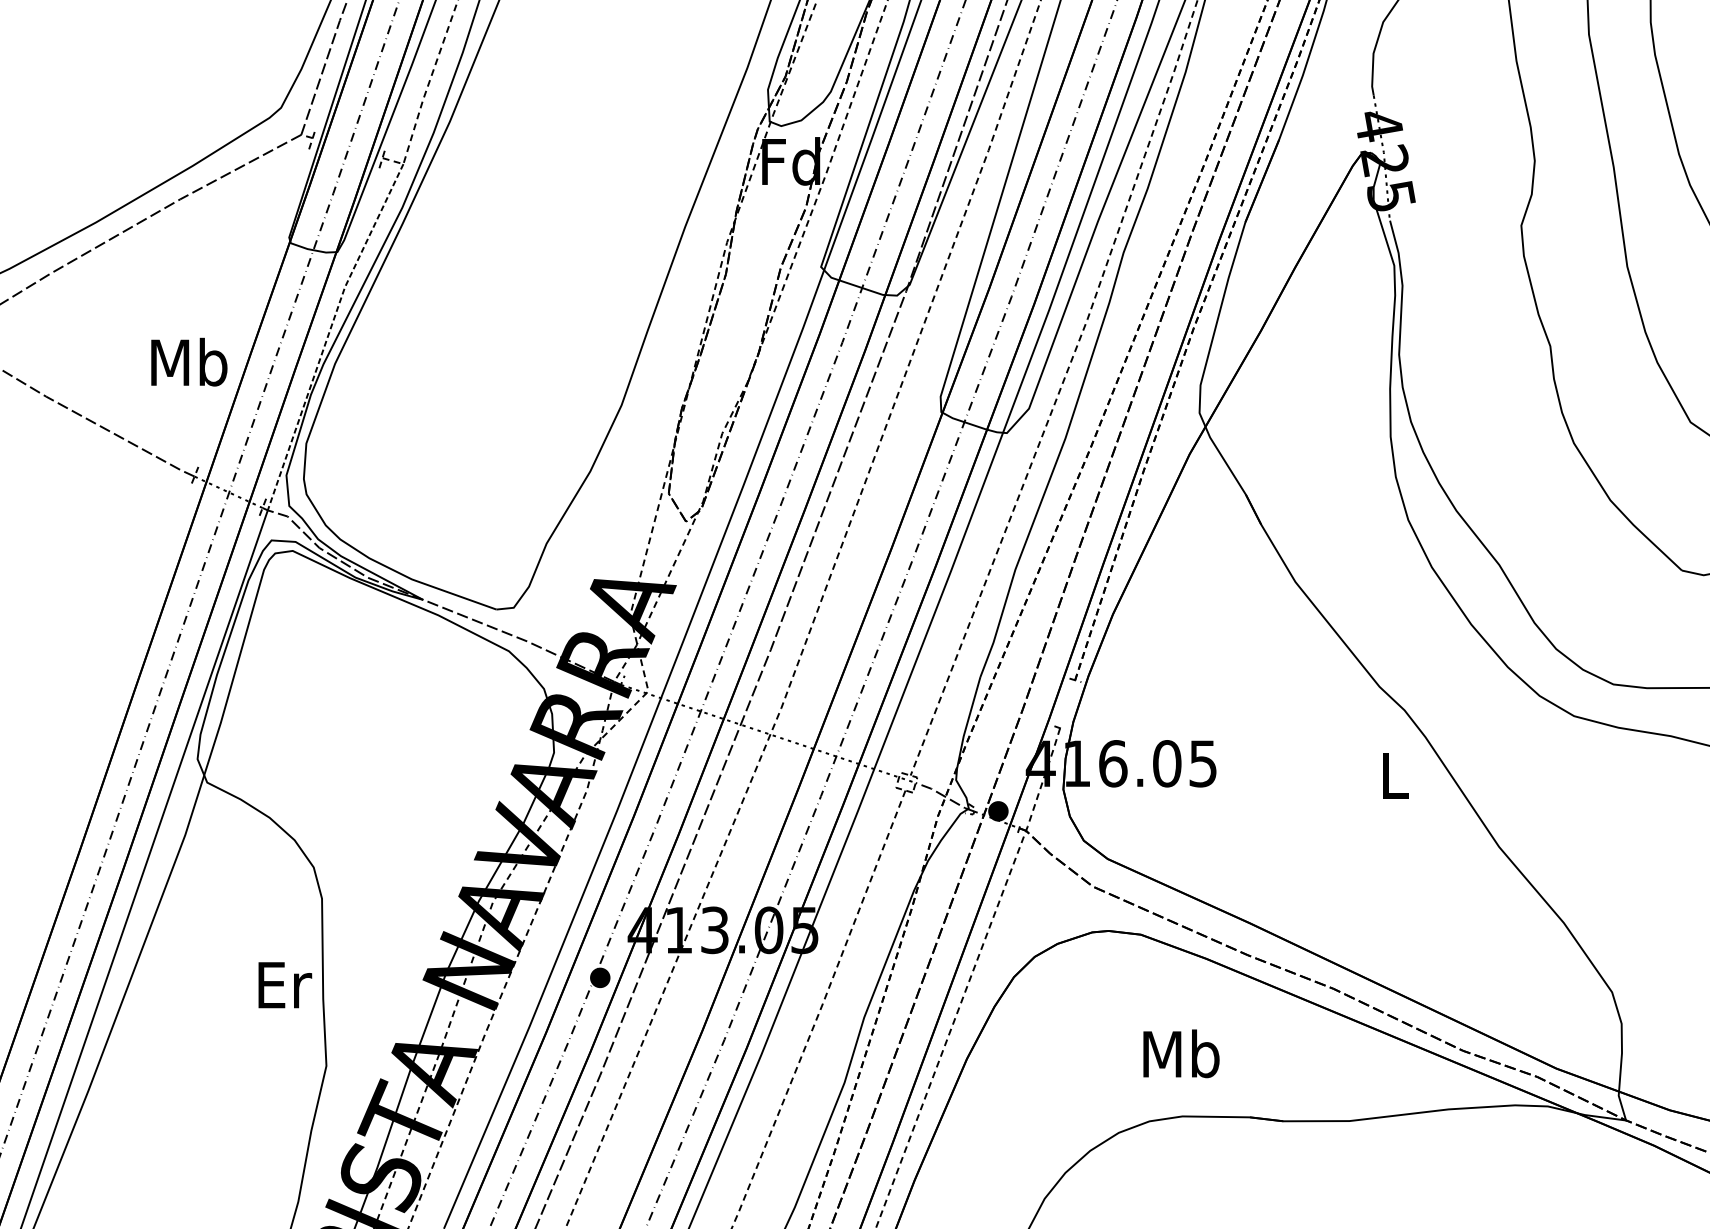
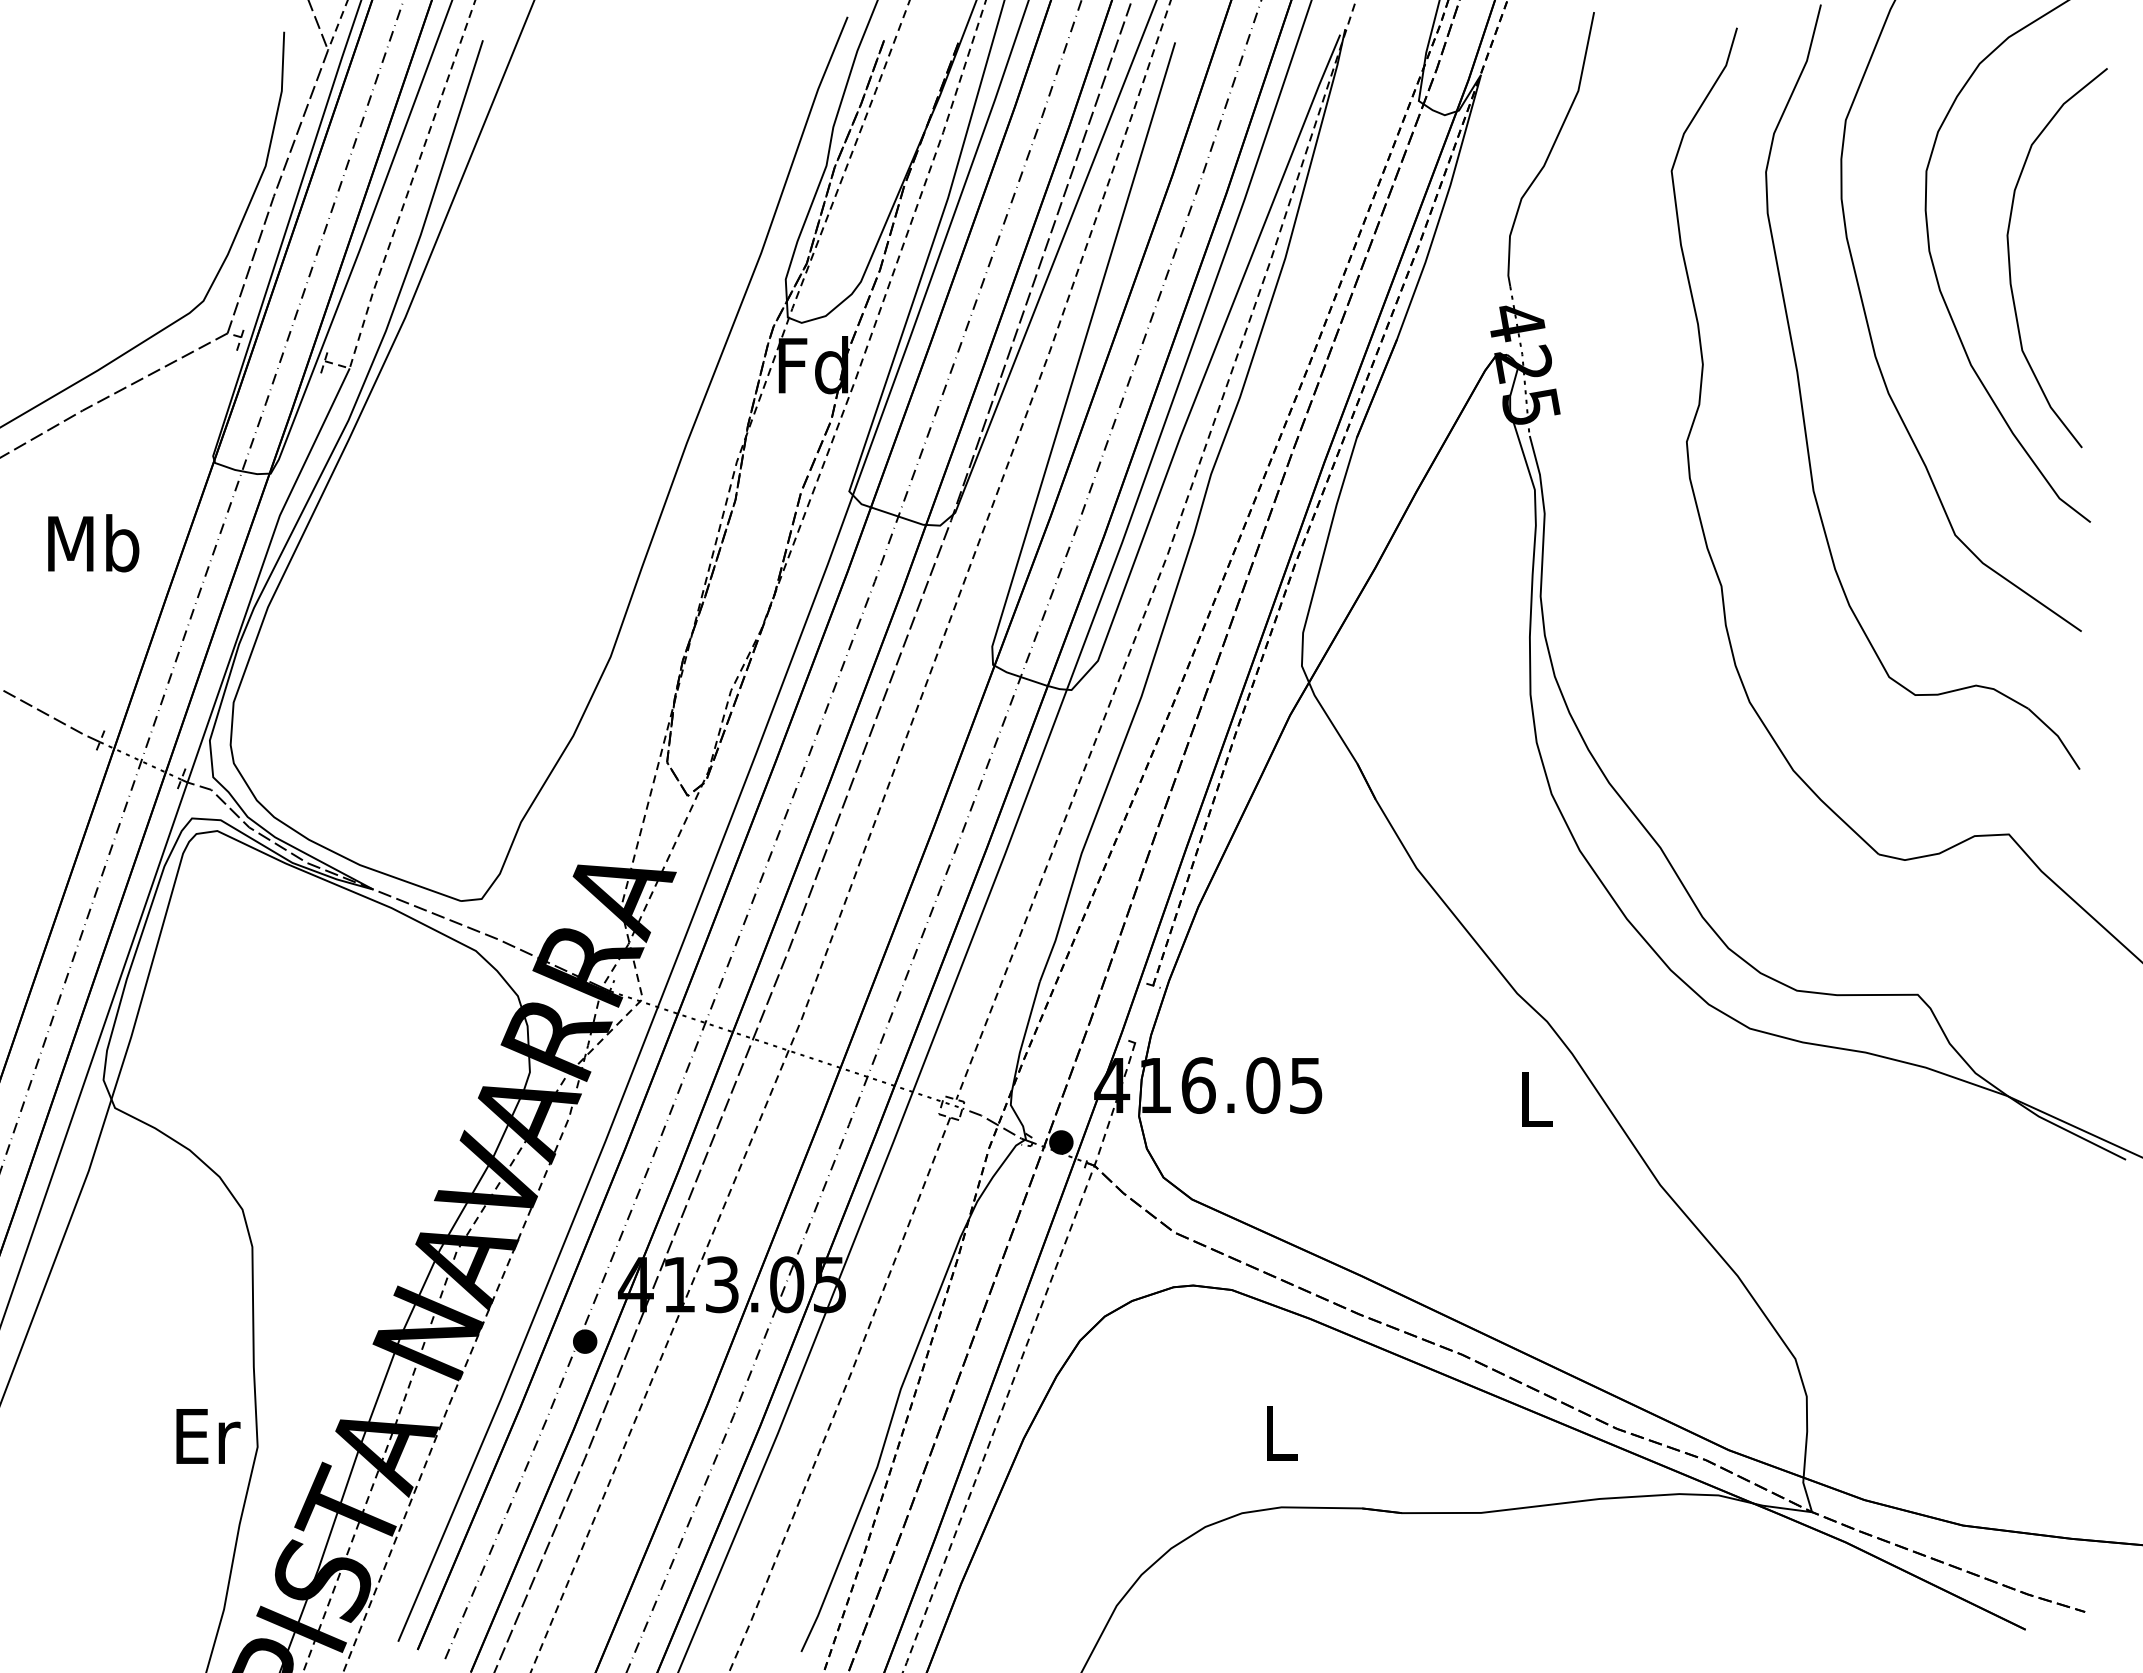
line: (328, 334) -> (260, 572), dashed -> solid
text: (189, 362) -> (93, 543), moved
text: (285, 985) -> (208, 1436), moved
text: (1180, 1053) -> (1279, 1432), Mb -> L

